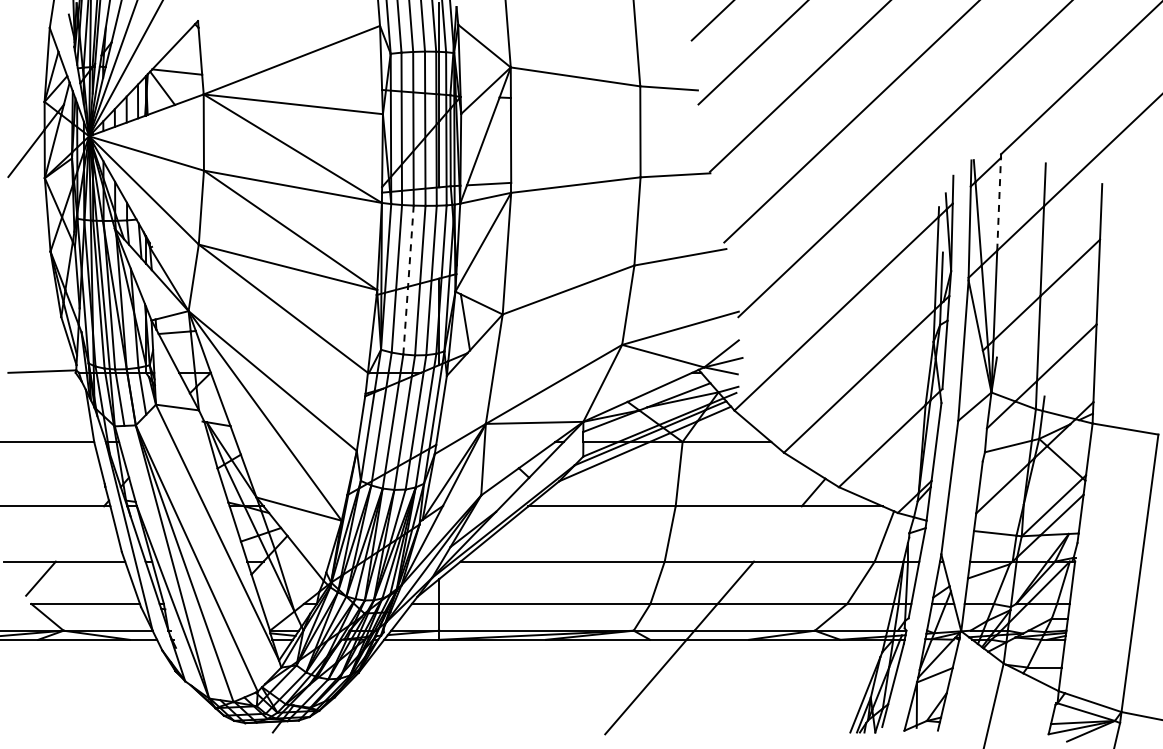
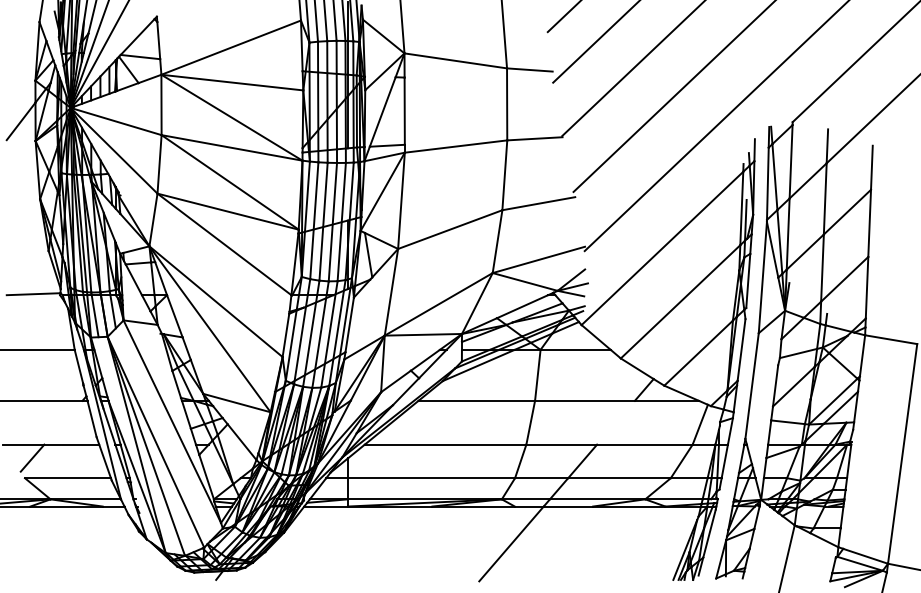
line: (999, 203) -> (791, 161), dashed -> solid
line: (408, 280) -> (323, 222), dashed -> solid

